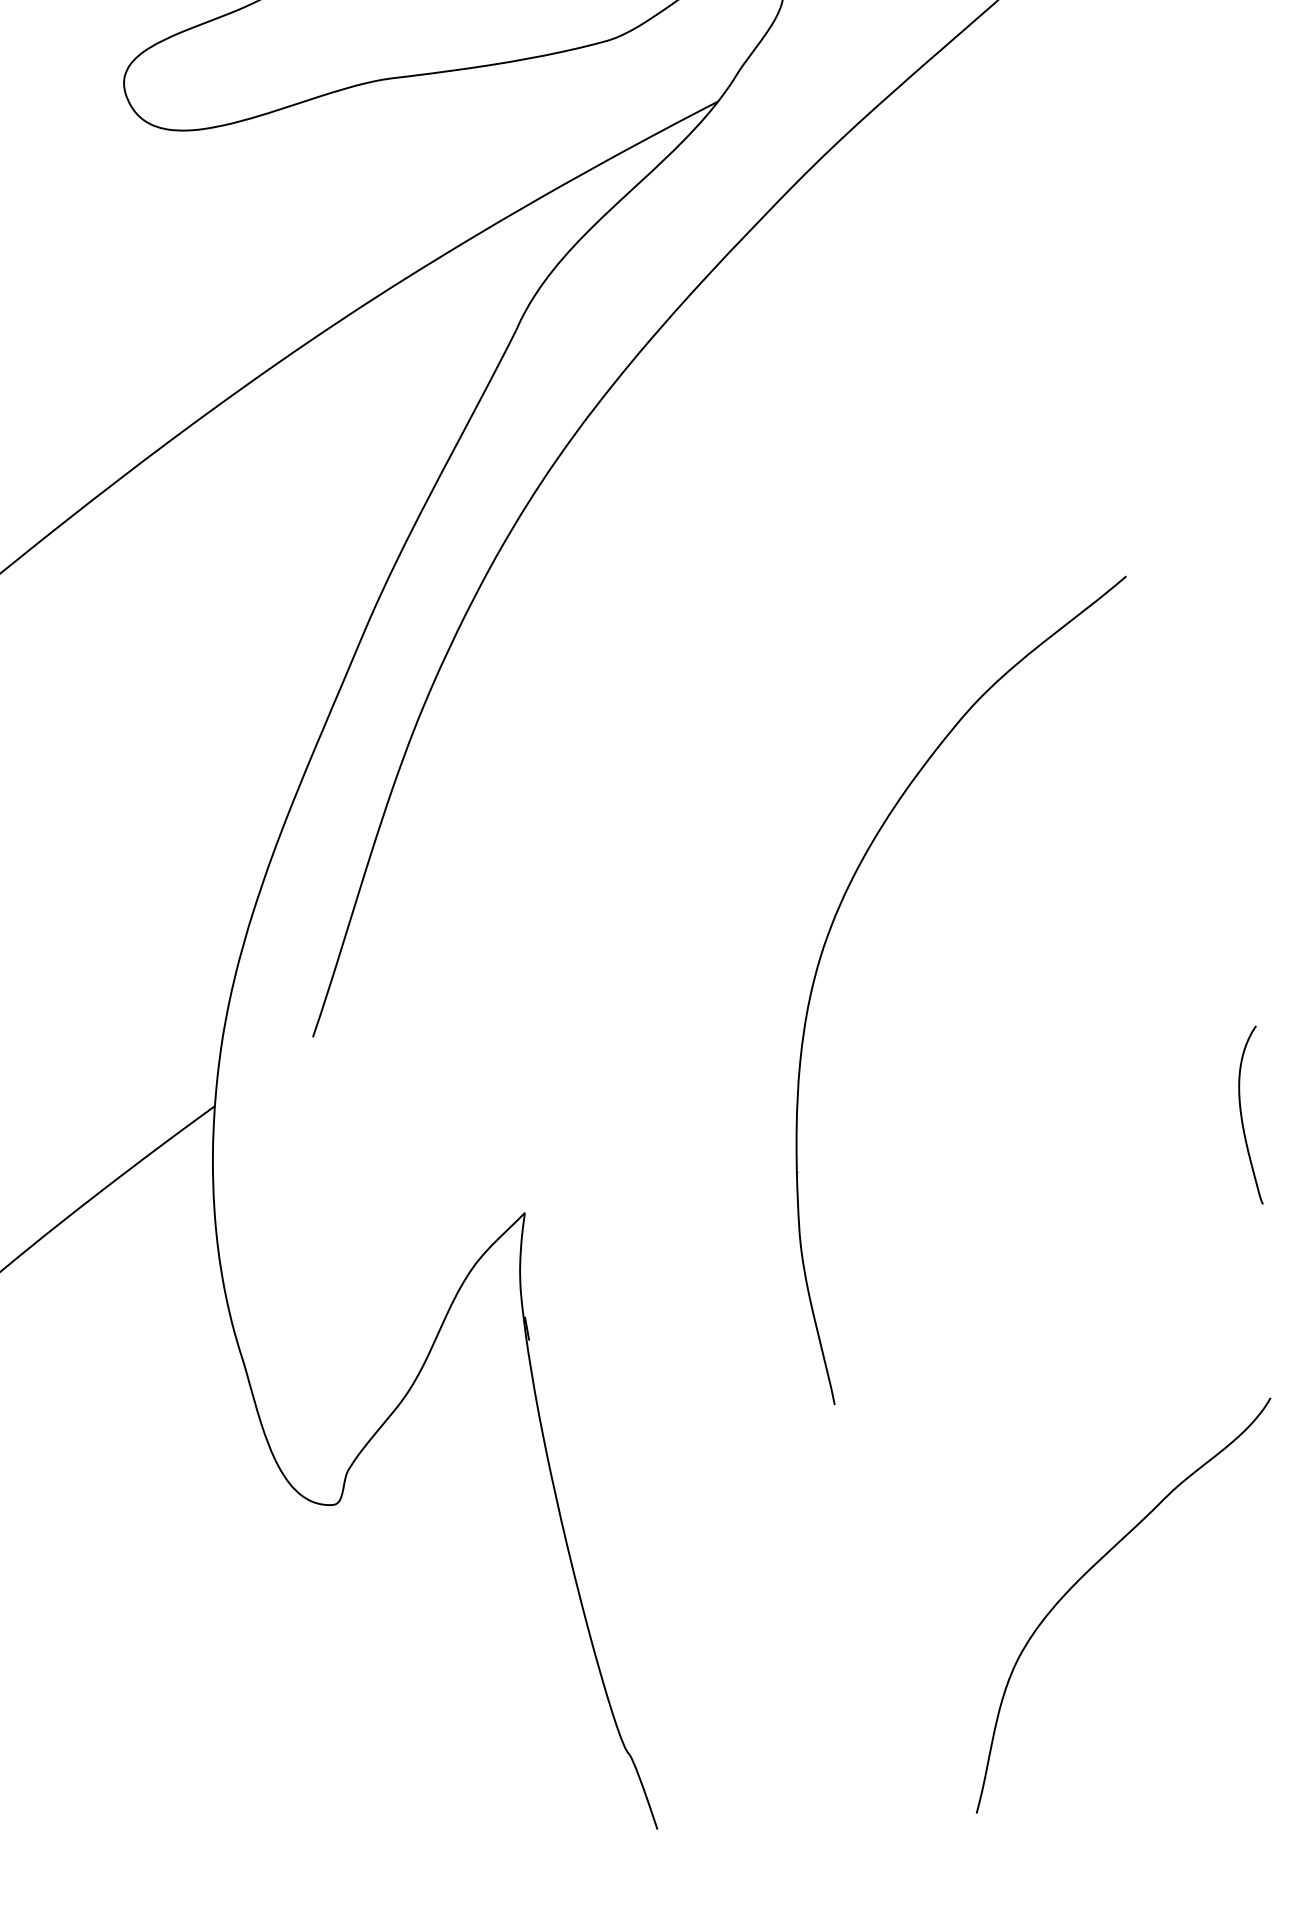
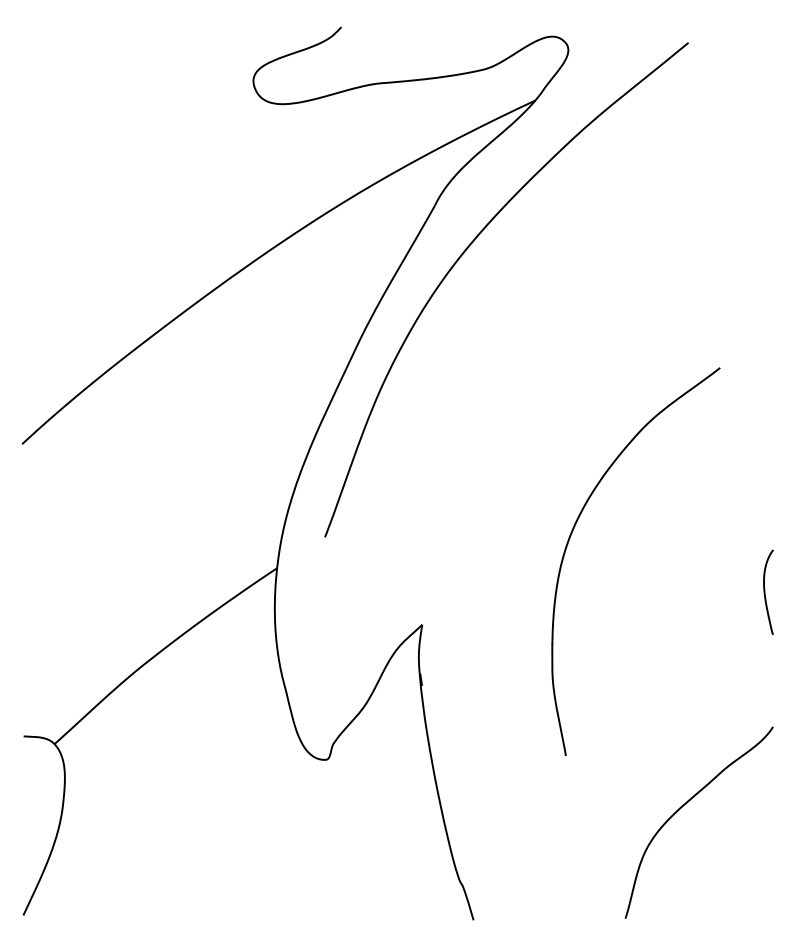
part: (828, 943) -> (571, 536), moved

